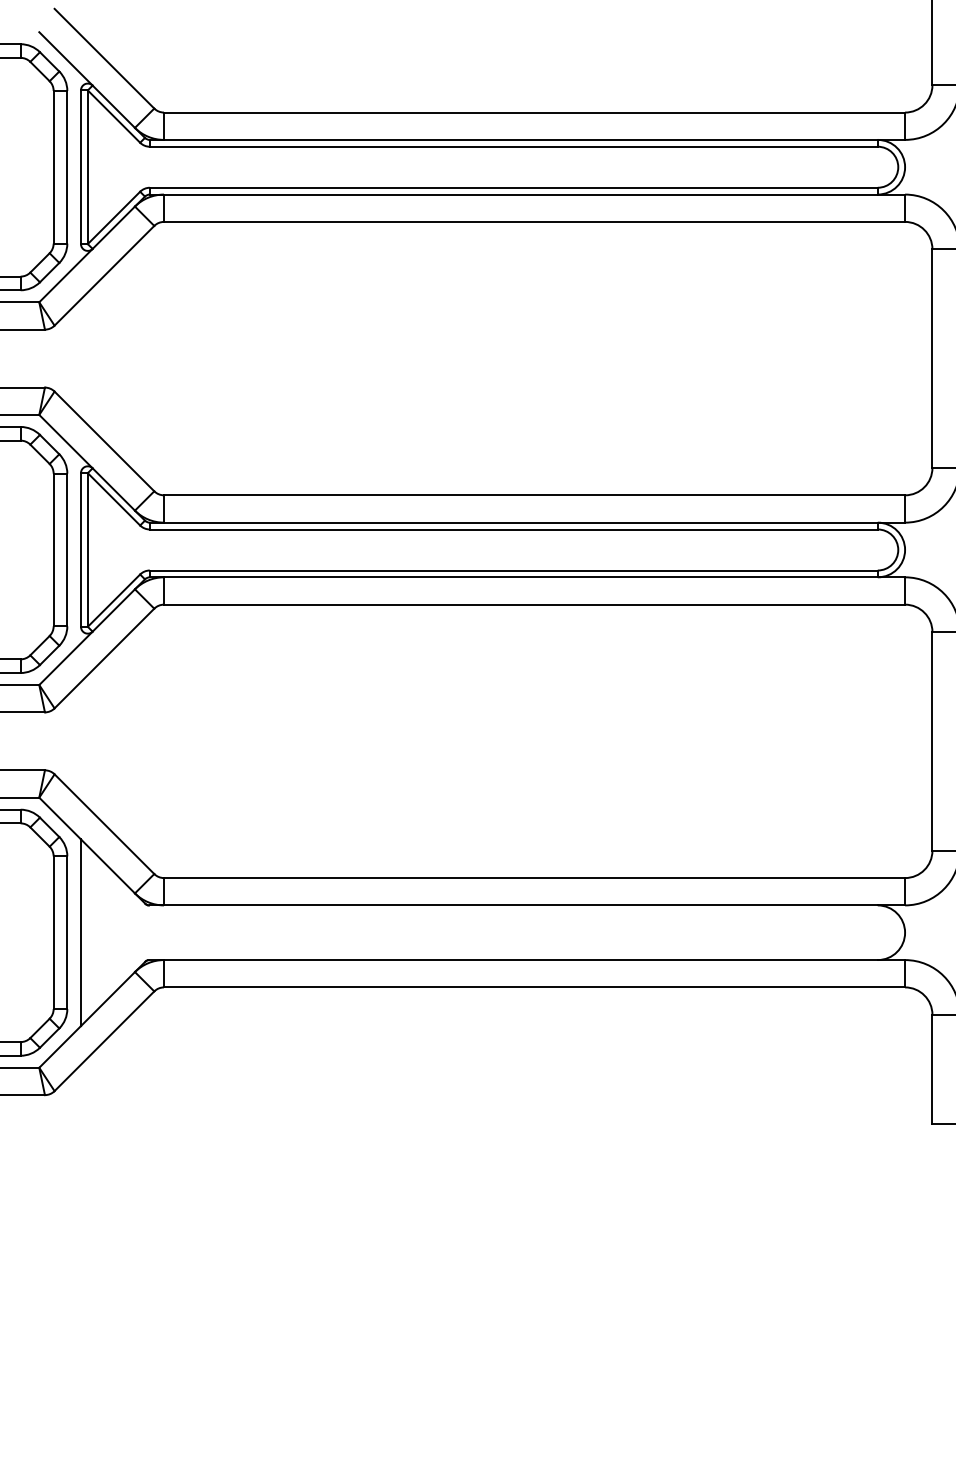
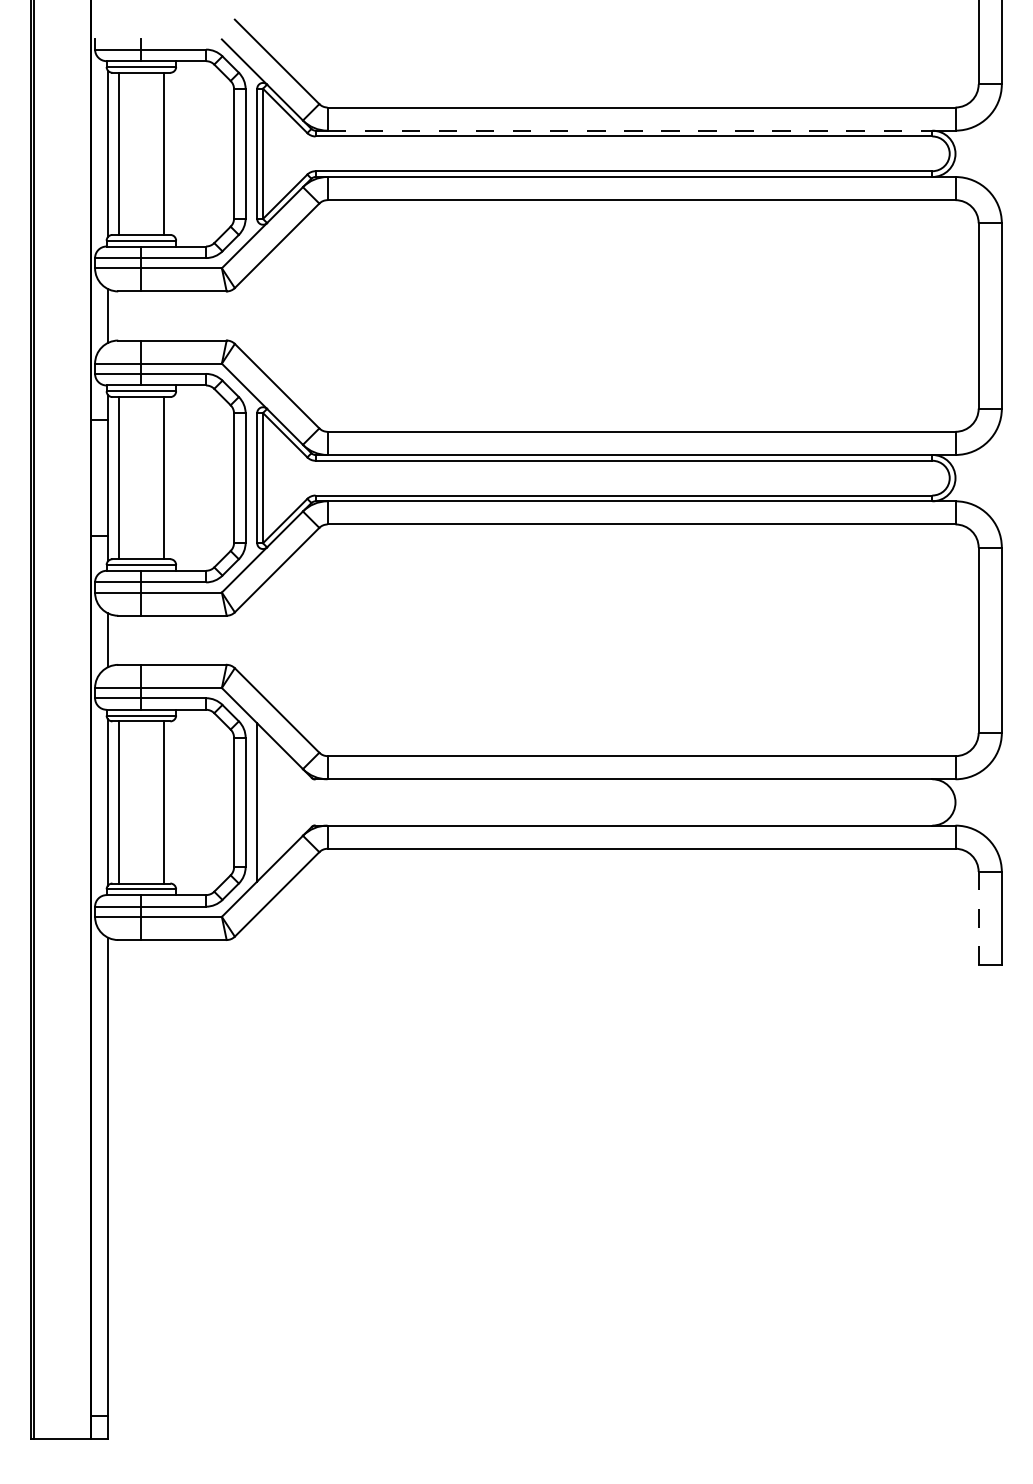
line: (521, 139) -> (630, 130), solid -> dashed
line: (932, 1069) -> (978, 918), solid -> dashed

